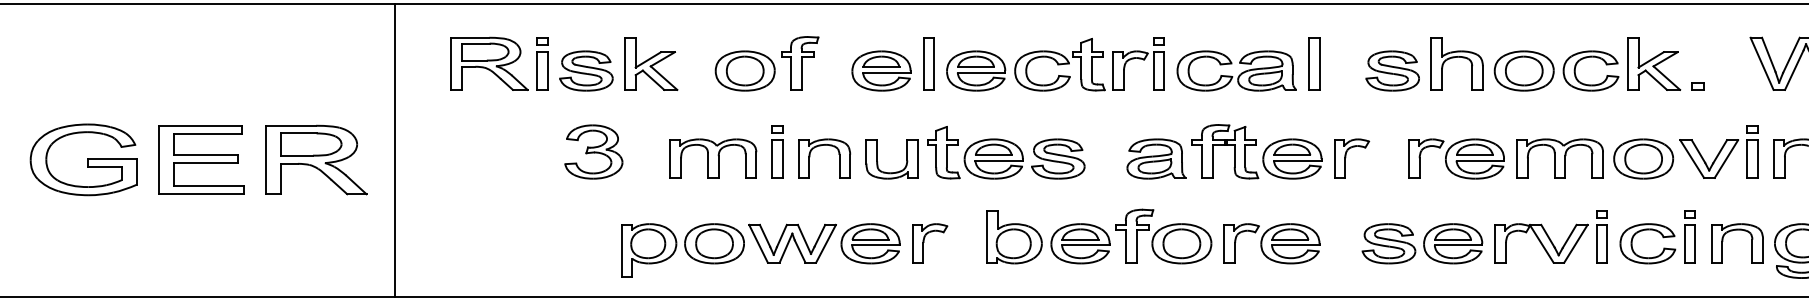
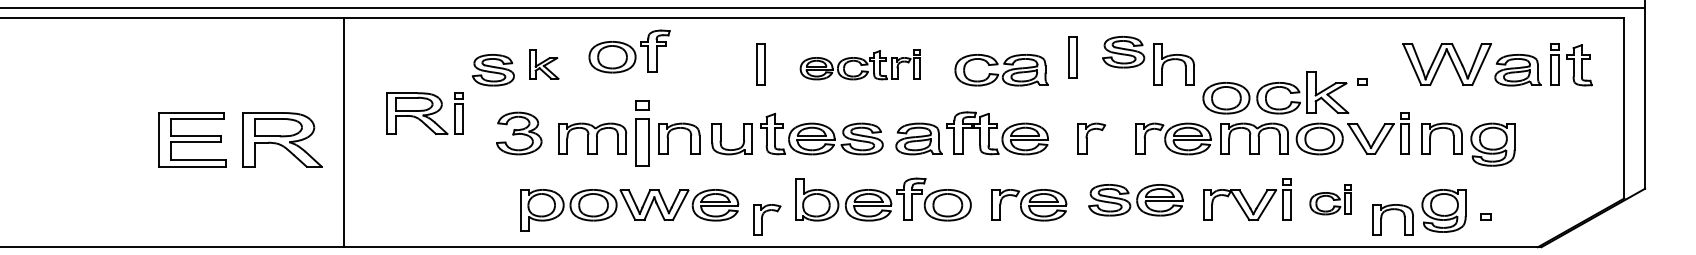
part: (498, 63) -> (424, 113), moved
part: (651, 63) -> (544, 64), size x0.7
part: (766, 63) -> (629, 51), moved
part: (1054, 63) -> (859, 64), size x0.7
part: (1314, 63) -> (1072, 57), moved
part: (1587, 63) -> (1275, 92), moved
part: (880, 71) -> (723, 70), removed
part: (1392, 71) -> (1123, 52), moved
part: (594, 151) -> (519, 133), moved
part: (777, 151) -> (642, 133), size x1.6
part: (1223, 151) -> (971, 133), moved
part: (83, 159) -> (100, 139), removed
part: (1736, 231) -> (1392, 210), moved
part: (1099, 236) -> (883, 199), moved
part: (1657, 236) -> (1330, 199), size x0.7
part: (930, 242) -> (767, 219), moved
part: (1421, 244) -> (1135, 200), moved

